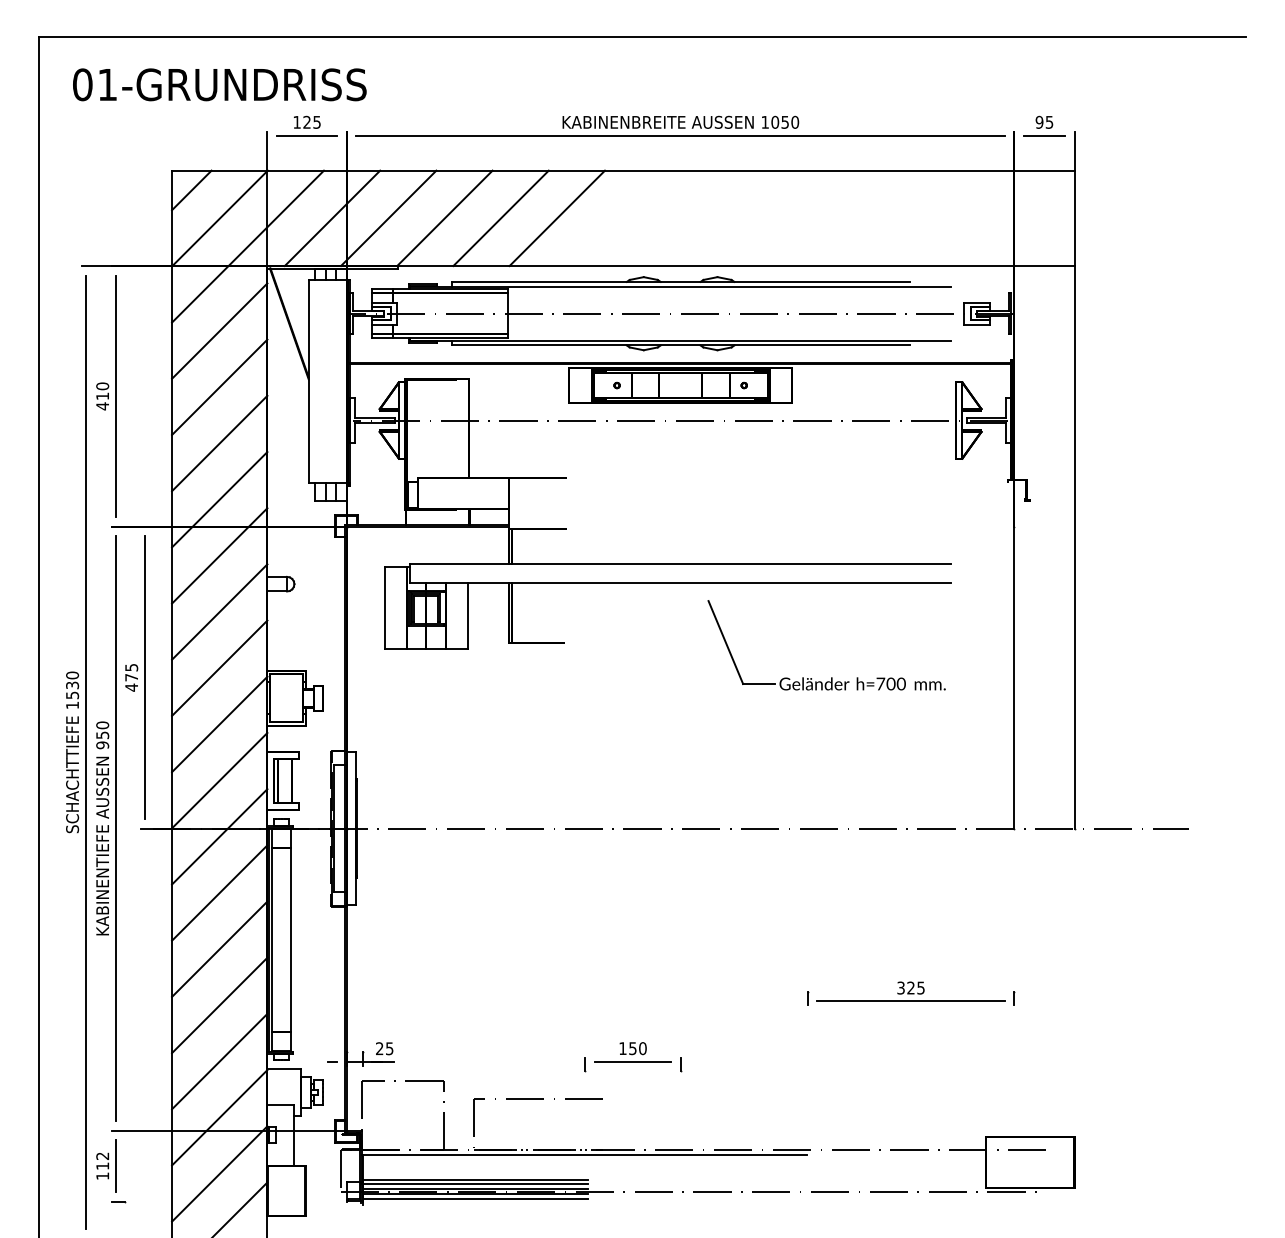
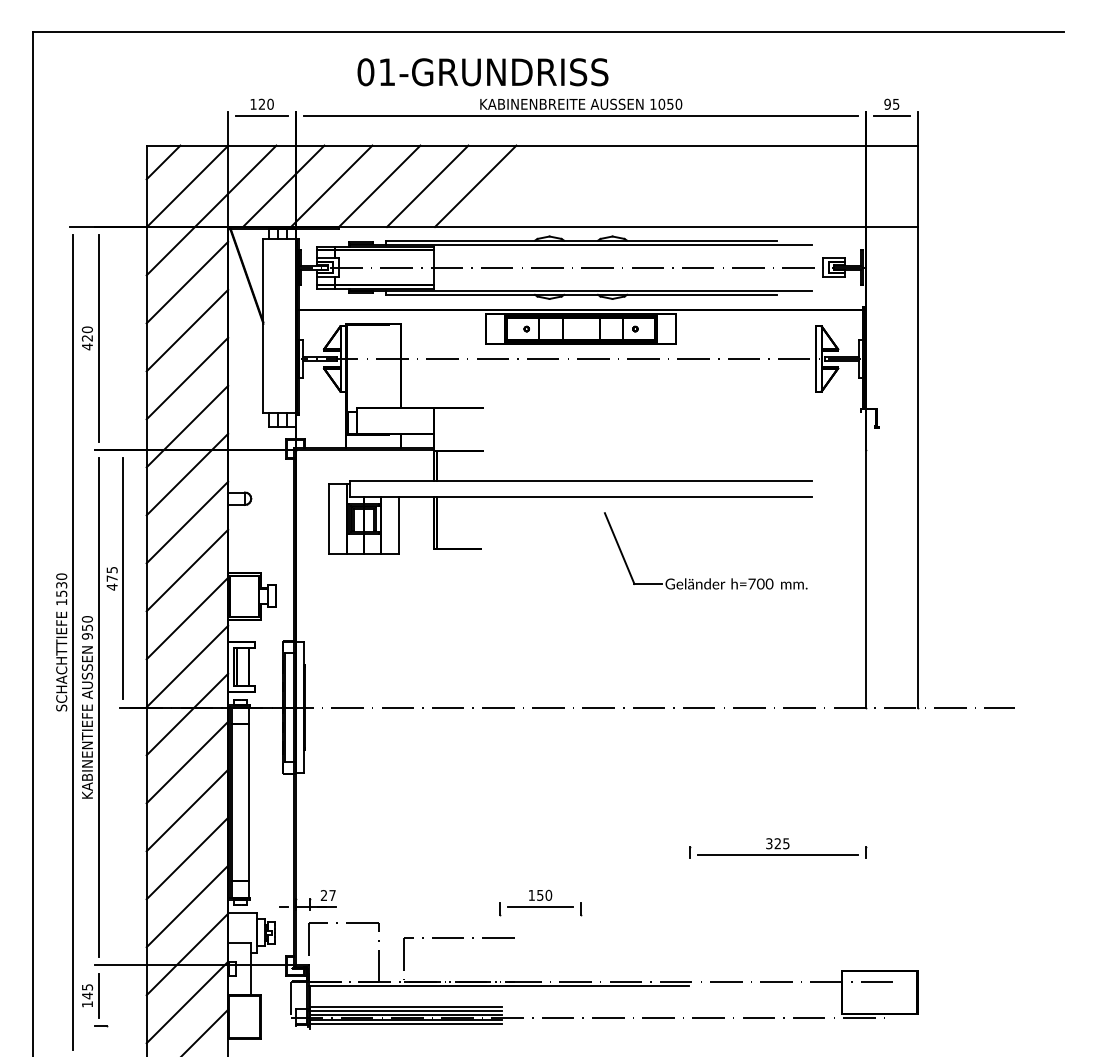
text: (219, 84) -> (482, 71), moved
text: (316, 121) -> (270, 103), 125 -> 120
text: (102, 396) -> (87, 338), 410 -> 420
text: (389, 1048) -> (332, 895), 25 -> 27
text: (102, 1161) -> (87, 991), 112 -> 145

